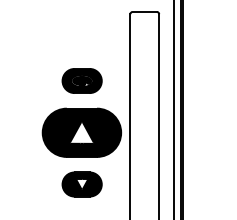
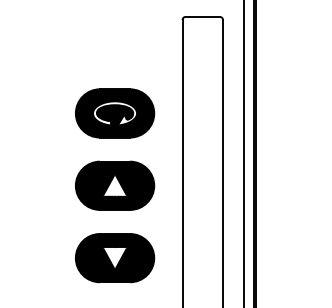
part: (82, 81) -> (115, 113), size x1.43
part: (82, 132) -> (115, 185), size x0.71
part: (82, 184) -> (115, 258), size x1.43

